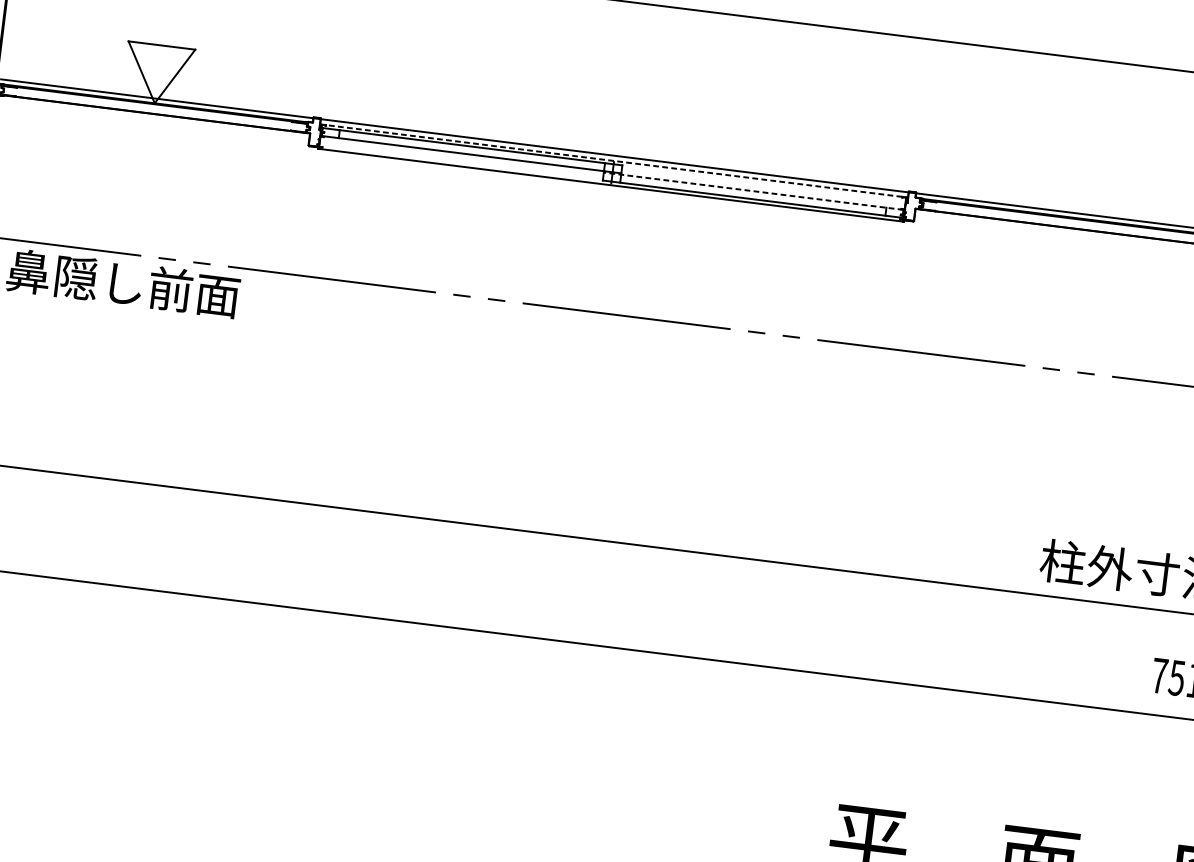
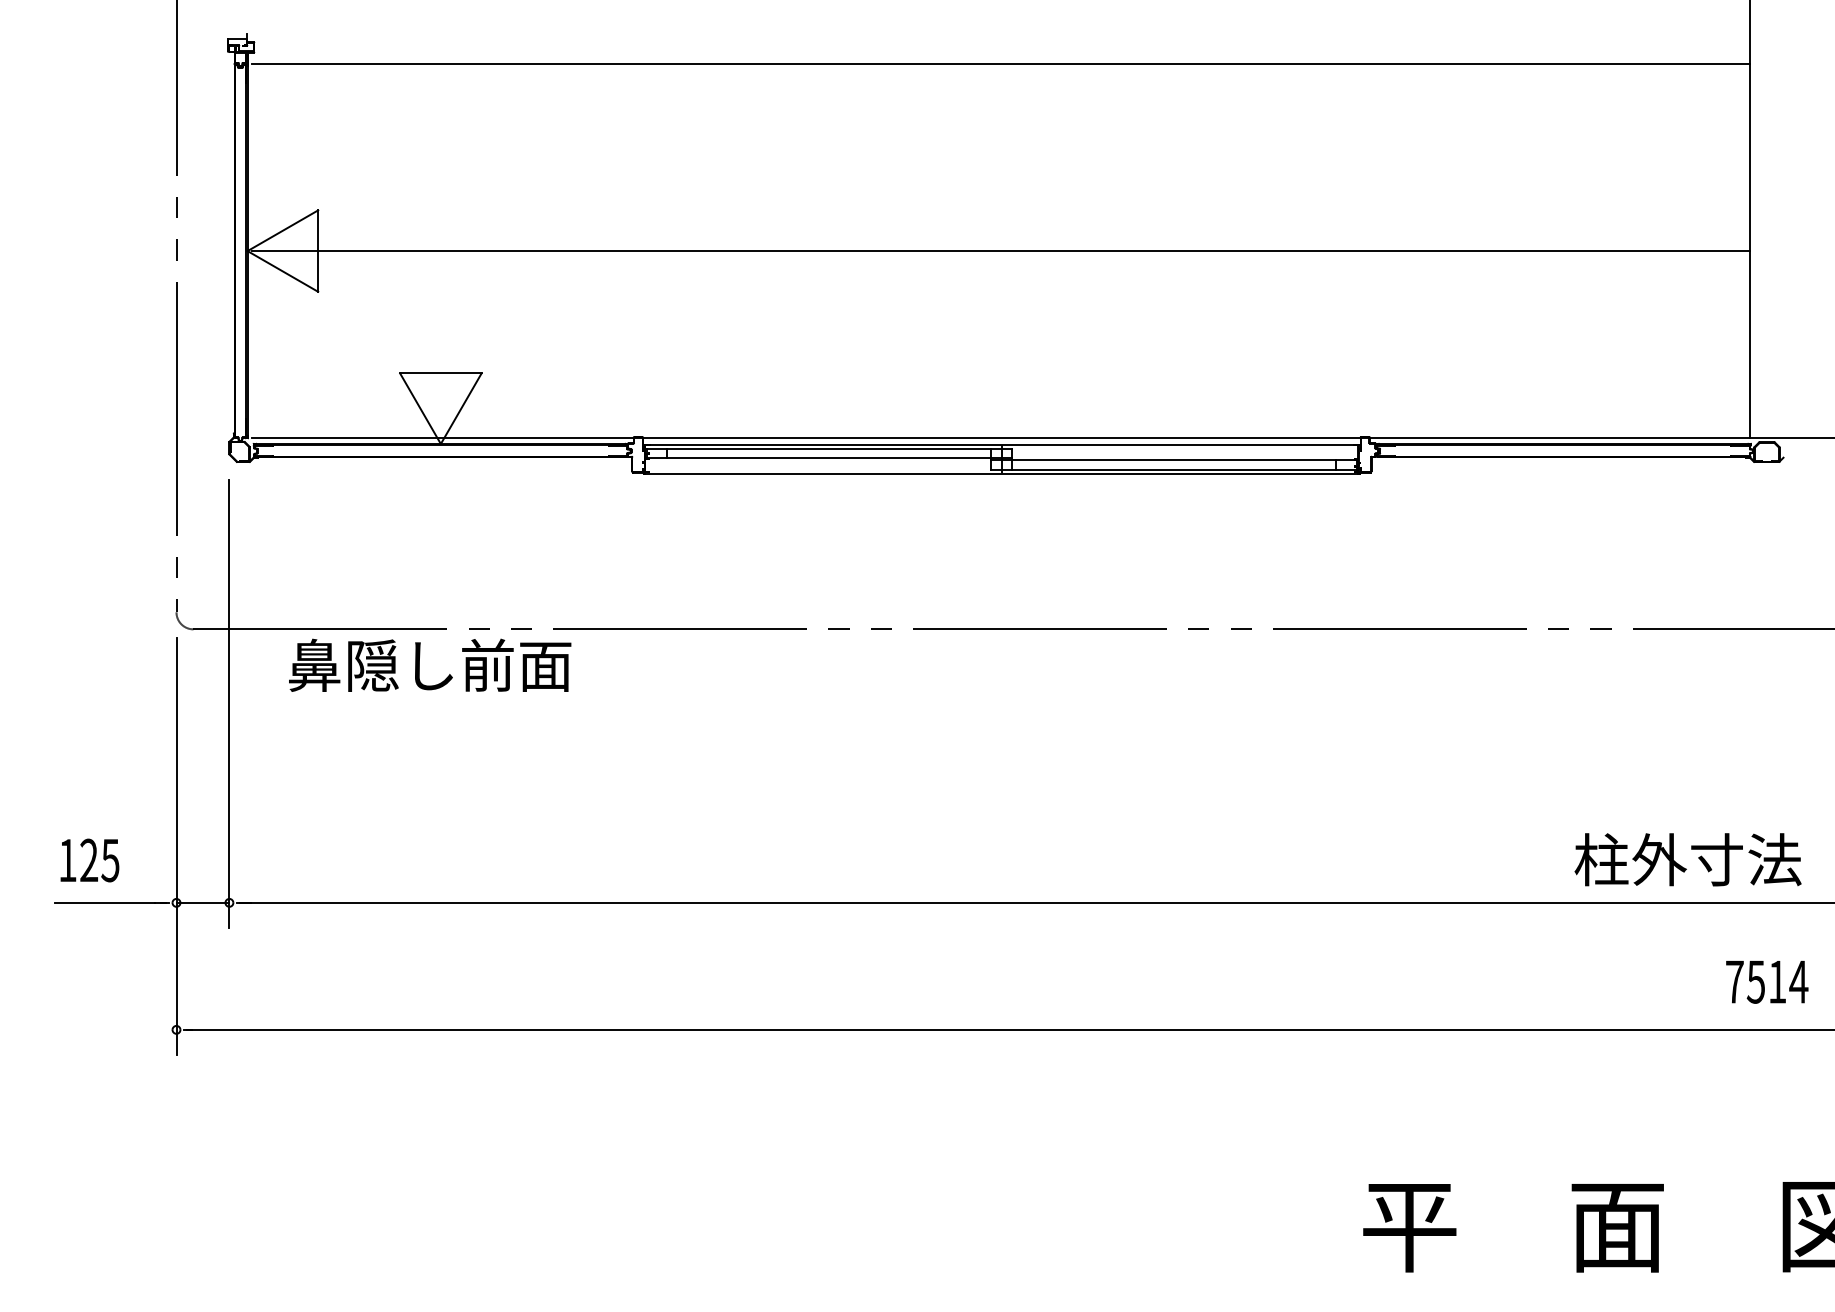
line: (613, 160) -> (1001, 444), dashed -> solid
line: (753, 191) -> (1174, 460), dashed -> solid

